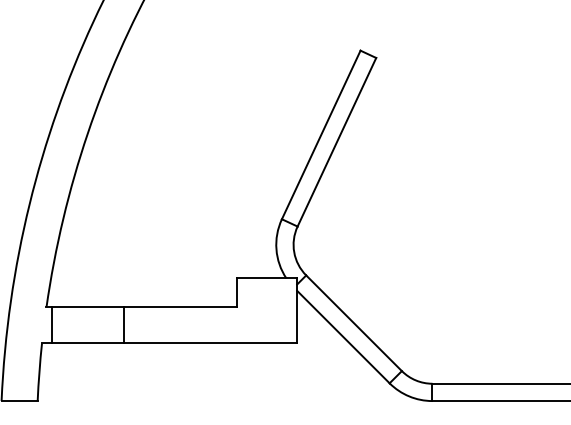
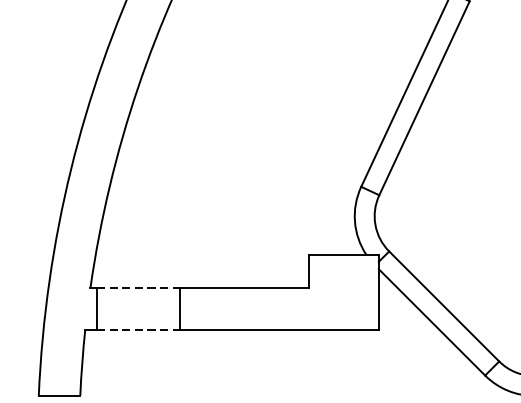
line: (88, 307) -> (138, 288), solid -> dashed
line: (88, 343) -> (138, 329), solid -> dashed

